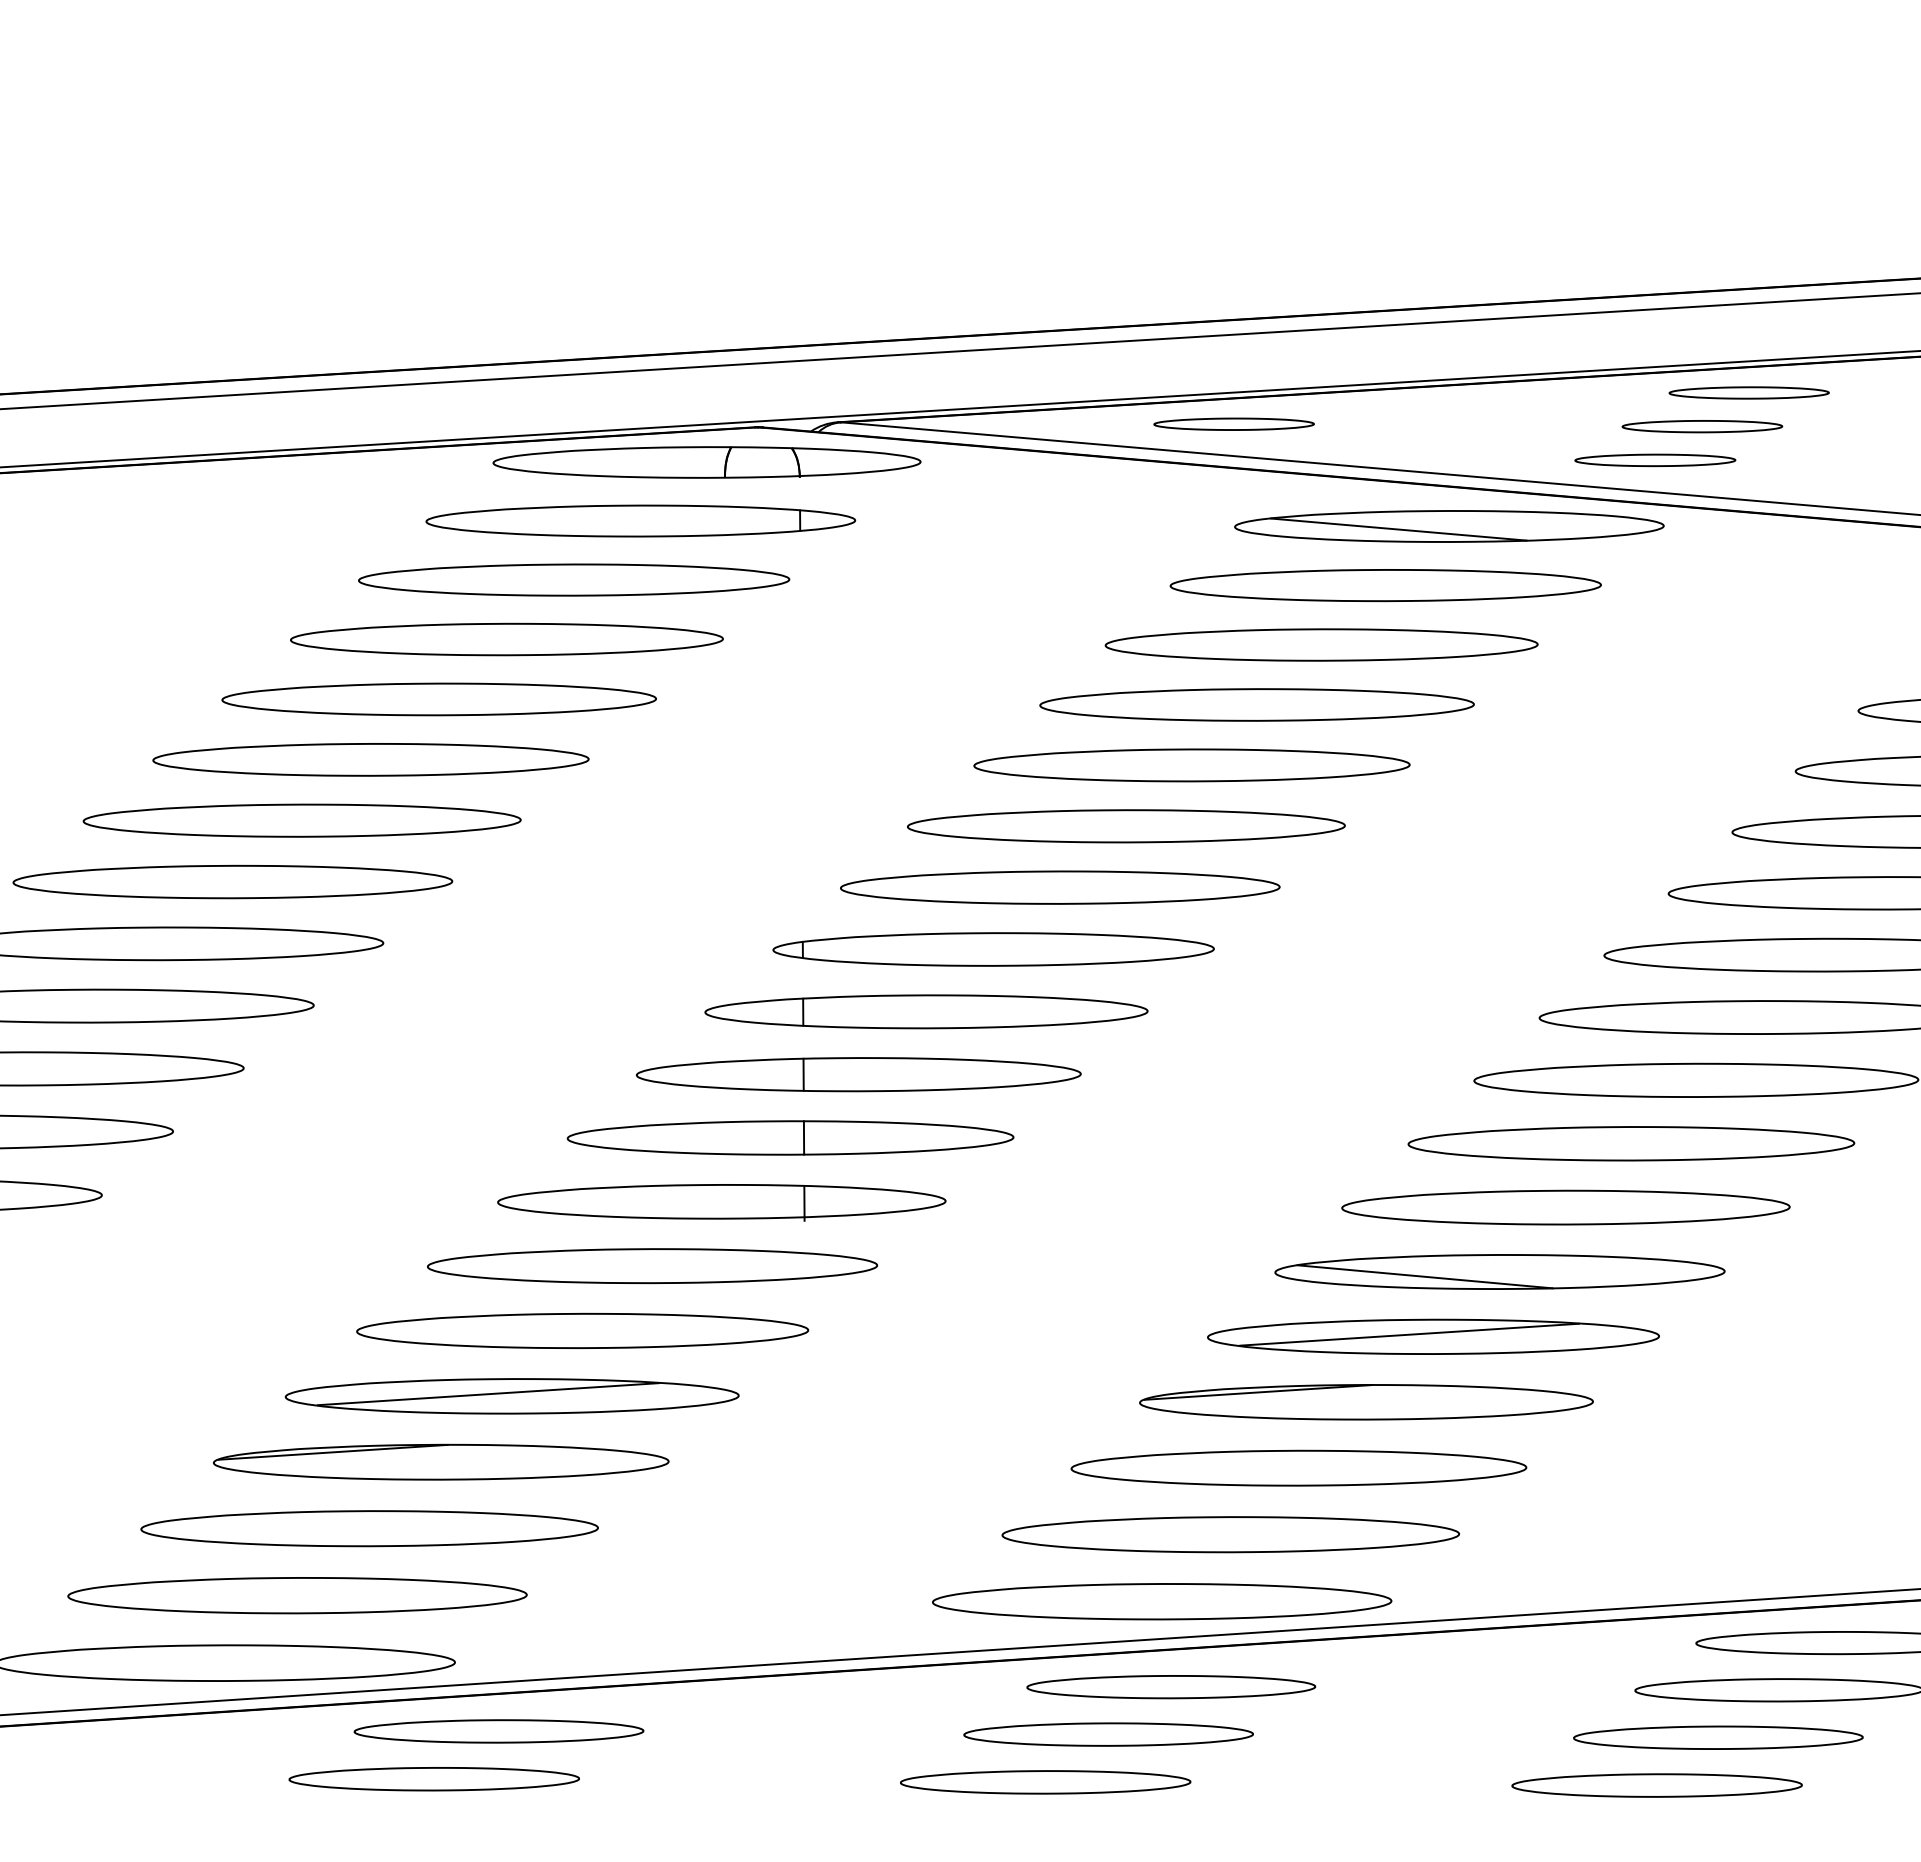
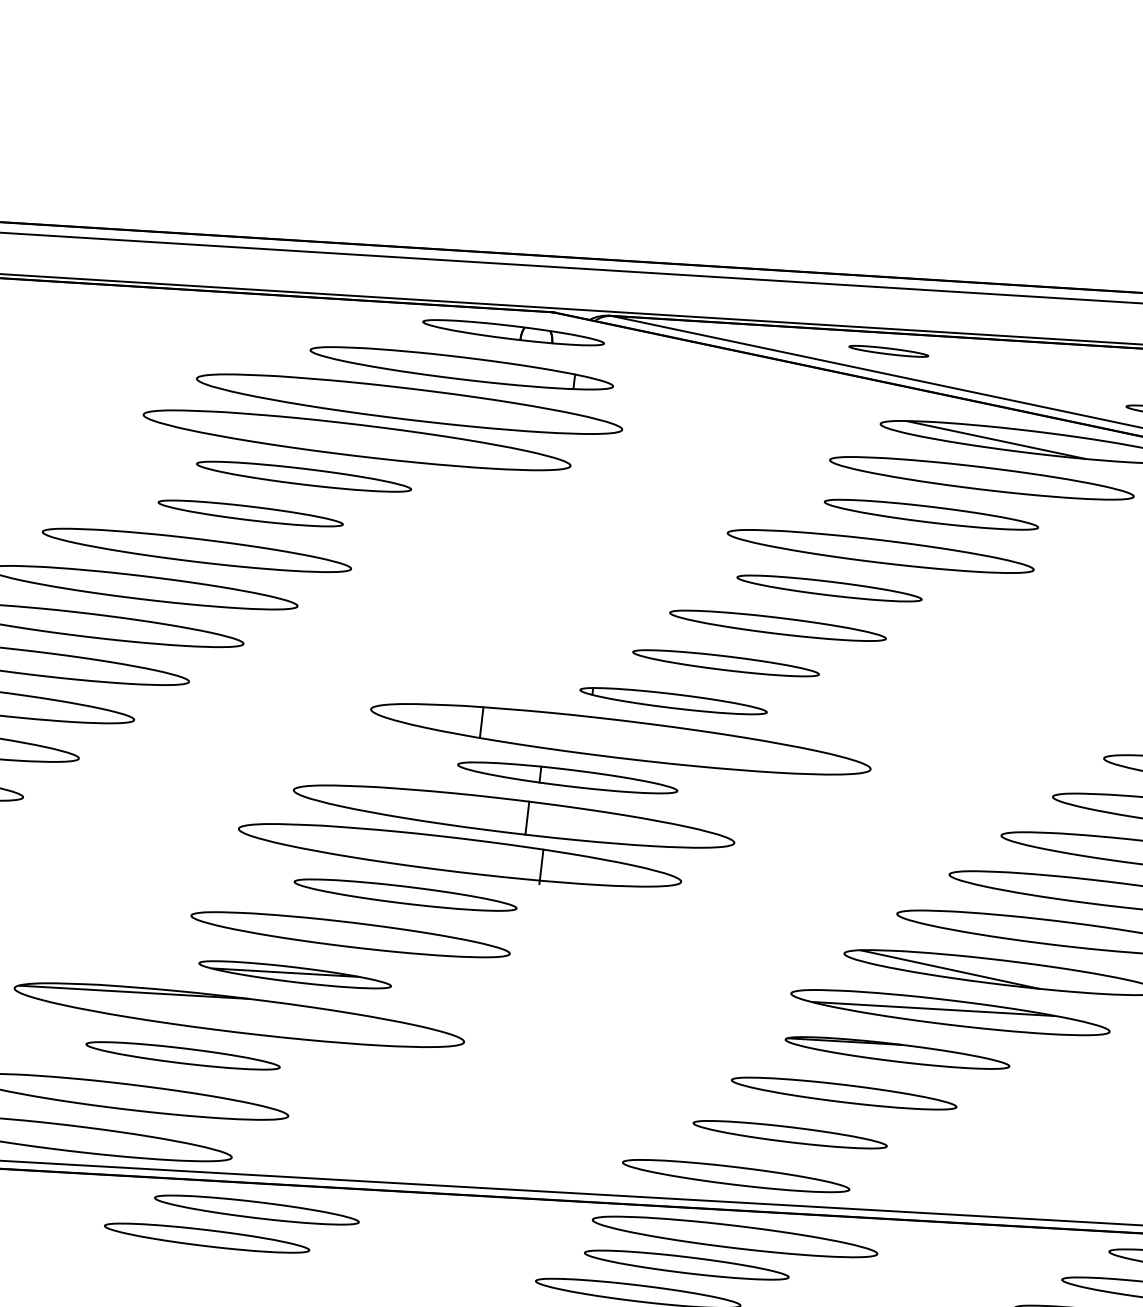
part: (1233, 423) -> (888, 350), size x0.7
part: (706, 462) -> (513, 332), size x0.6
part: (574, 579) -> (409, 403), size x1.4
part: (506, 639) -> (356, 440), size x1.4
part: (1321, 644) -> (931, 514), size x0.7
part: (438, 699) -> (303, 476), size x0.7
part: (370, 759) -> (250, 513), size x0.6
part: (1191, 765) -> (829, 588), size x0.6
part: (1126, 826) -> (778, 625), size x0.7
part: (1060, 887) -> (726, 663), size x0.6
part: (993, 949) -> (673, 701), size x0.6
part: (926, 1011) -> (620, 739), size x1.6
part: (858, 1074) -> (567, 777), size x0.7
part: (790, 1137) -> (514, 816), size x1.4
part: (721, 1202) -> (459, 856), size x1.4
part: (652, 1266) -> (405, 895), size x0.7
part: (511, 1396) -> (294, 974), size x0.6
part: (1366, 1402) -> (897, 1053), size x0.7
part: (441, 1461) -> (239, 1014), size x1.4
part: (1298, 1467) -> (843, 1093), size x0.7
part: (369, 1528) -> (183, 1055), size x0.6
part: (1230, 1534) -> (790, 1134), size x0.6
part: (1162, 1601) -> (736, 1175), size x0.7
part: (1171, 1687) -> (735, 1237), size x1.4

